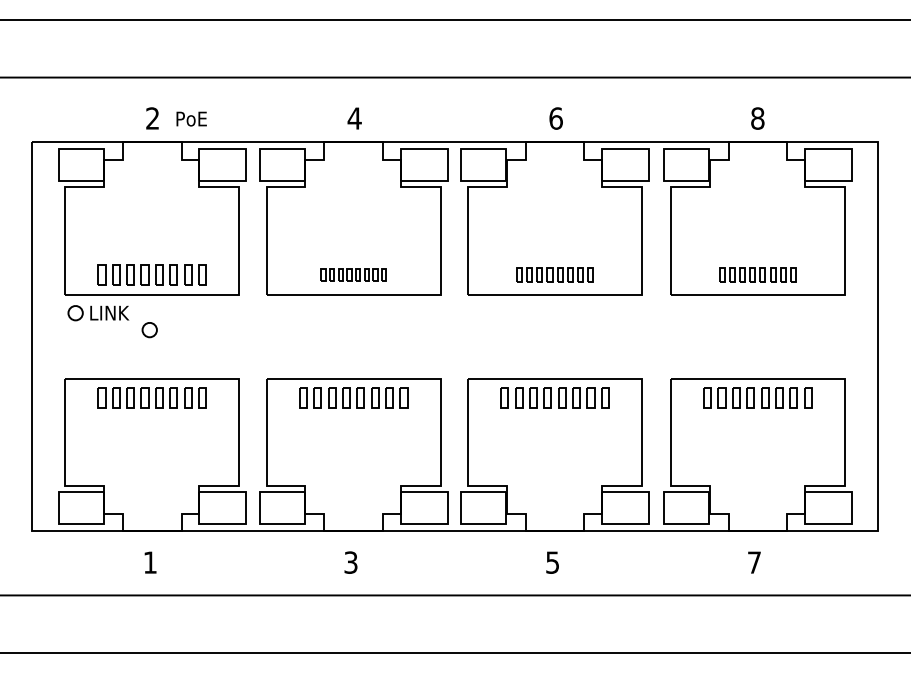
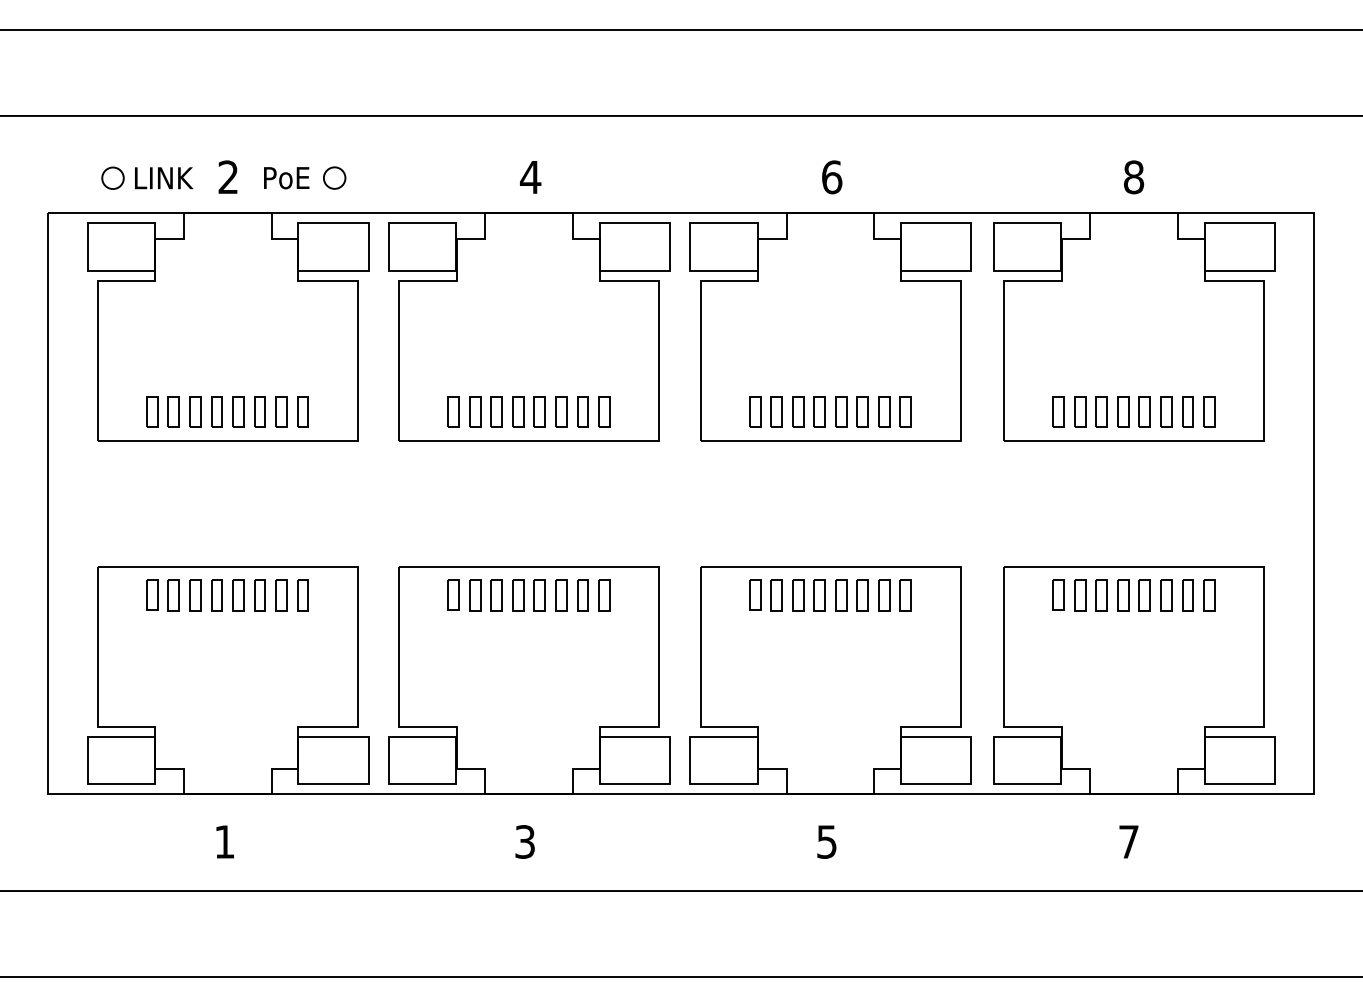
part: (353, 274) -> (528, 410), size x1.67
part: (554, 274) -> (829, 410), size x1.43
part: (757, 274) -> (1133, 410), size x1.43
part: (98, 313) -> (147, 178), moved
part: (149, 330) -> (334, 178), moved

